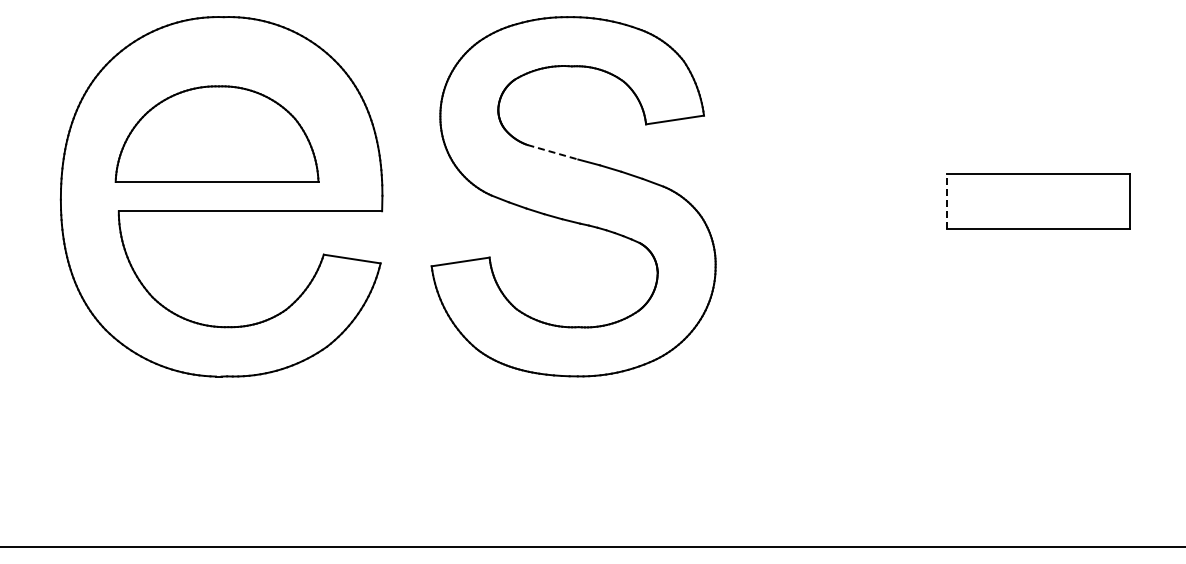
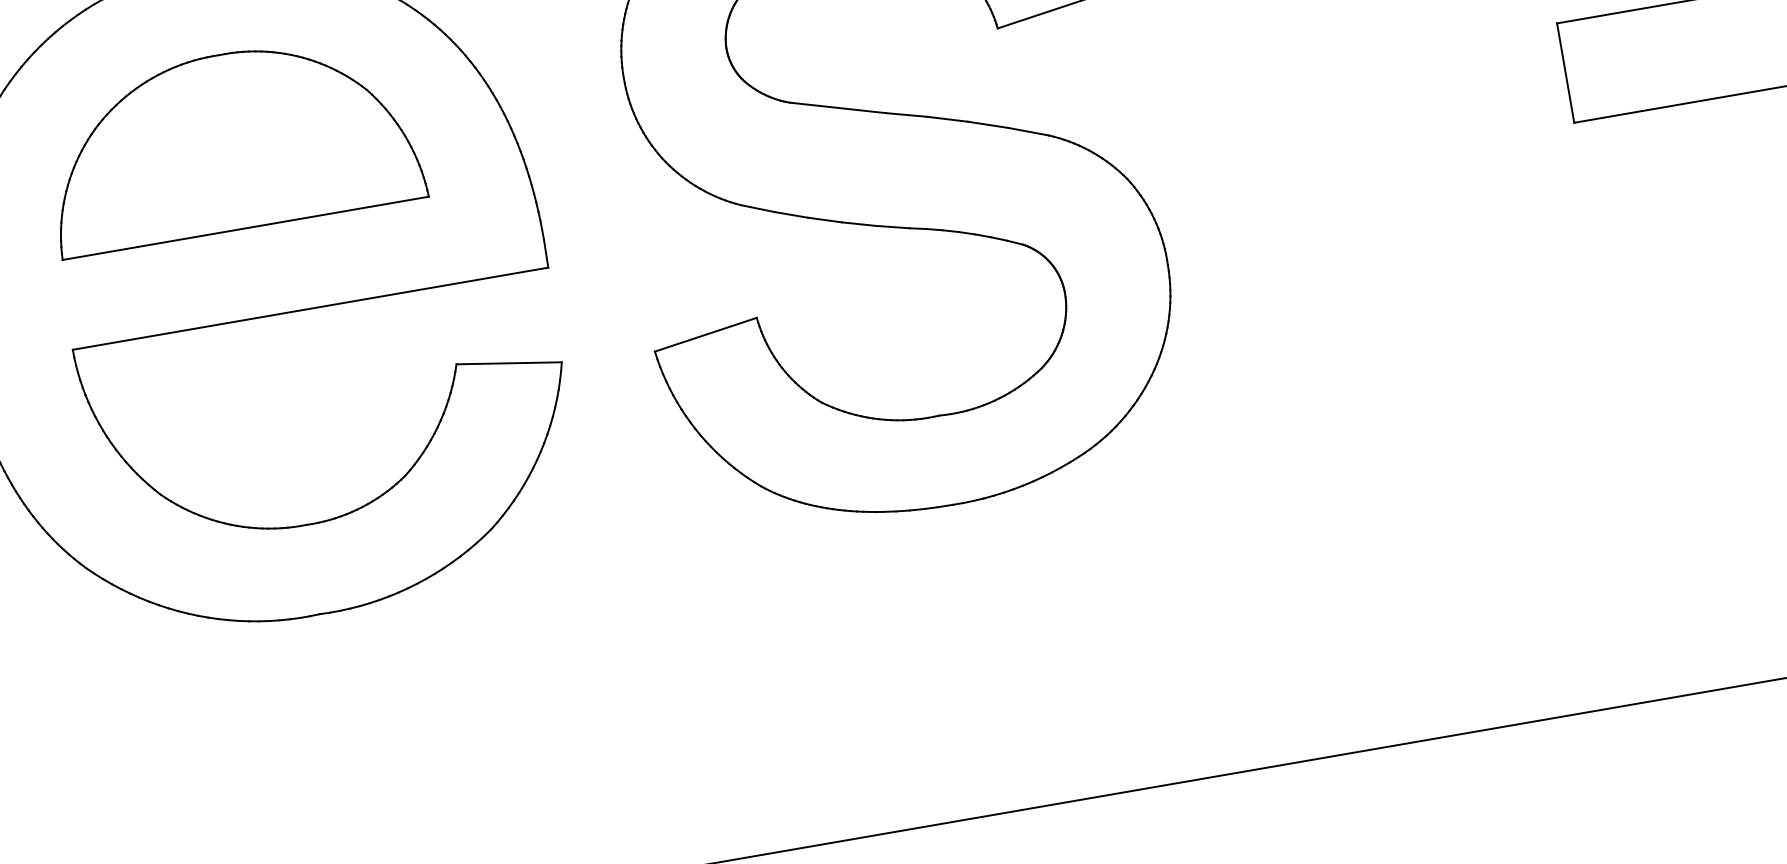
part: (216, 133) -> (229, 140), moved
line: (553, 152) -> (839, 108), dashed -> solid
line: (947, 201) -> (1566, 73), dashed -> solid

